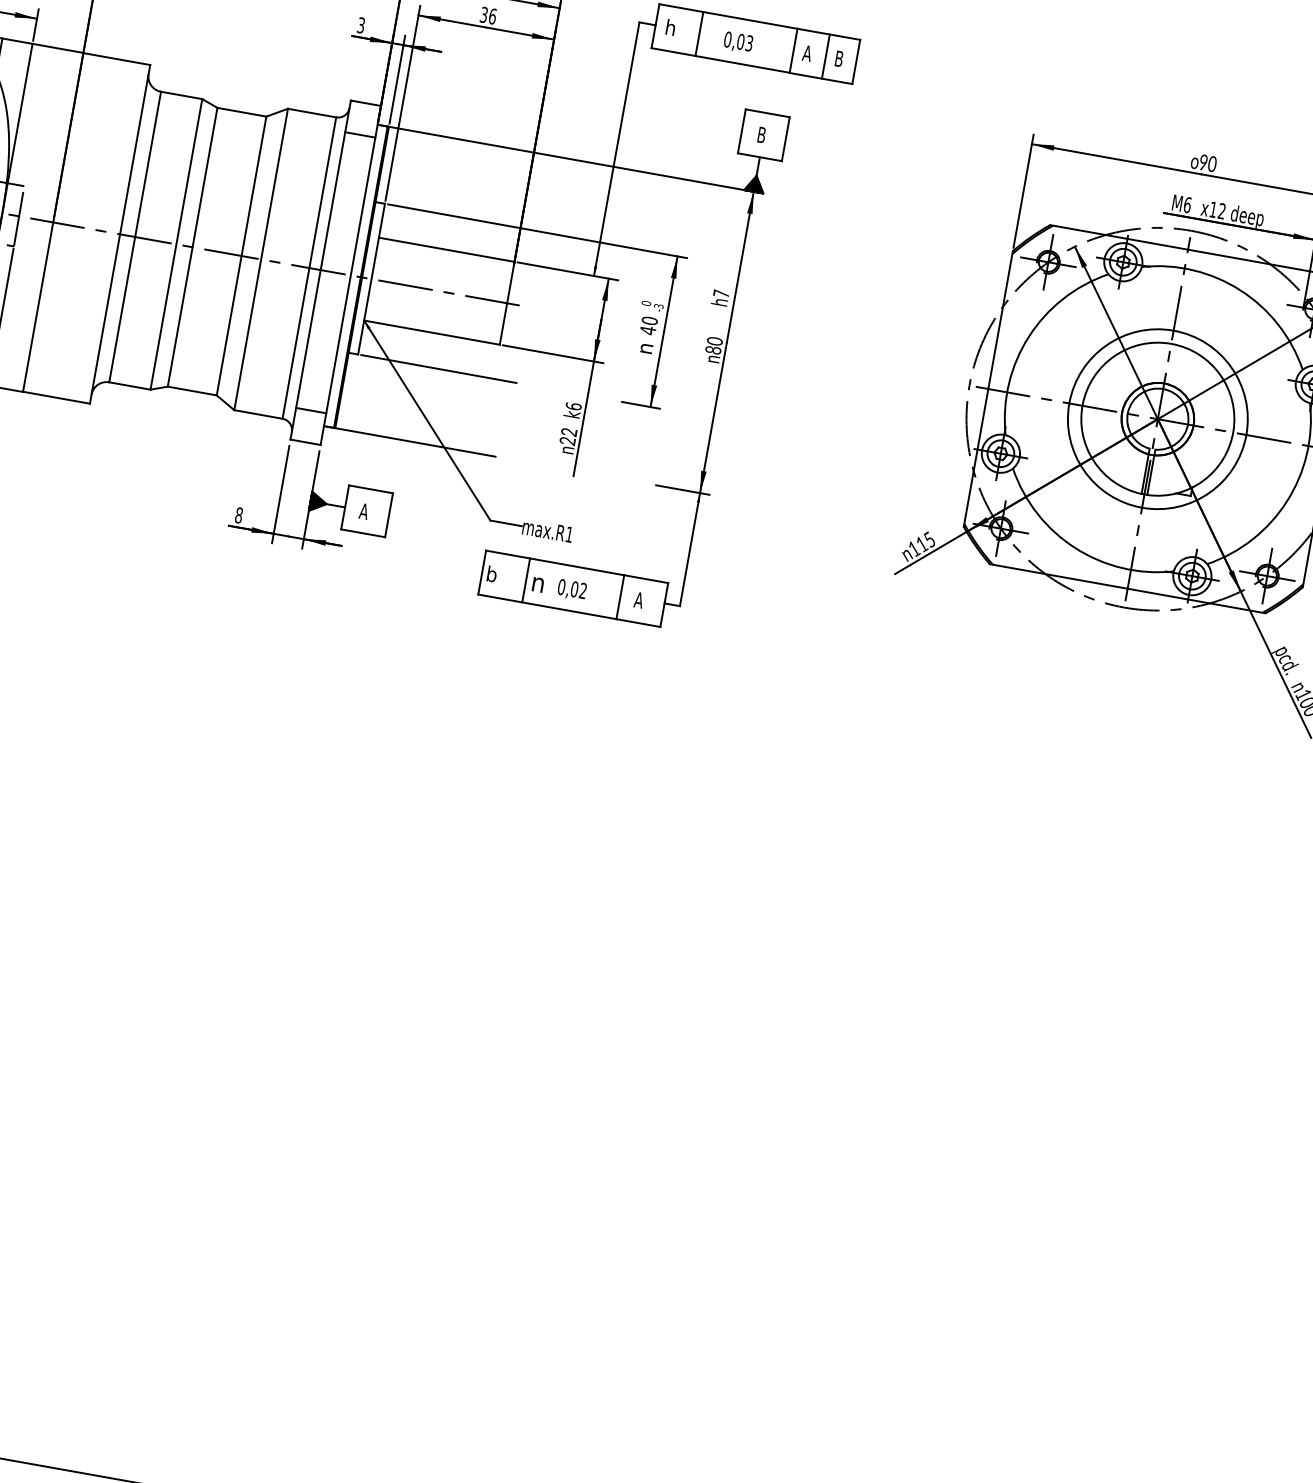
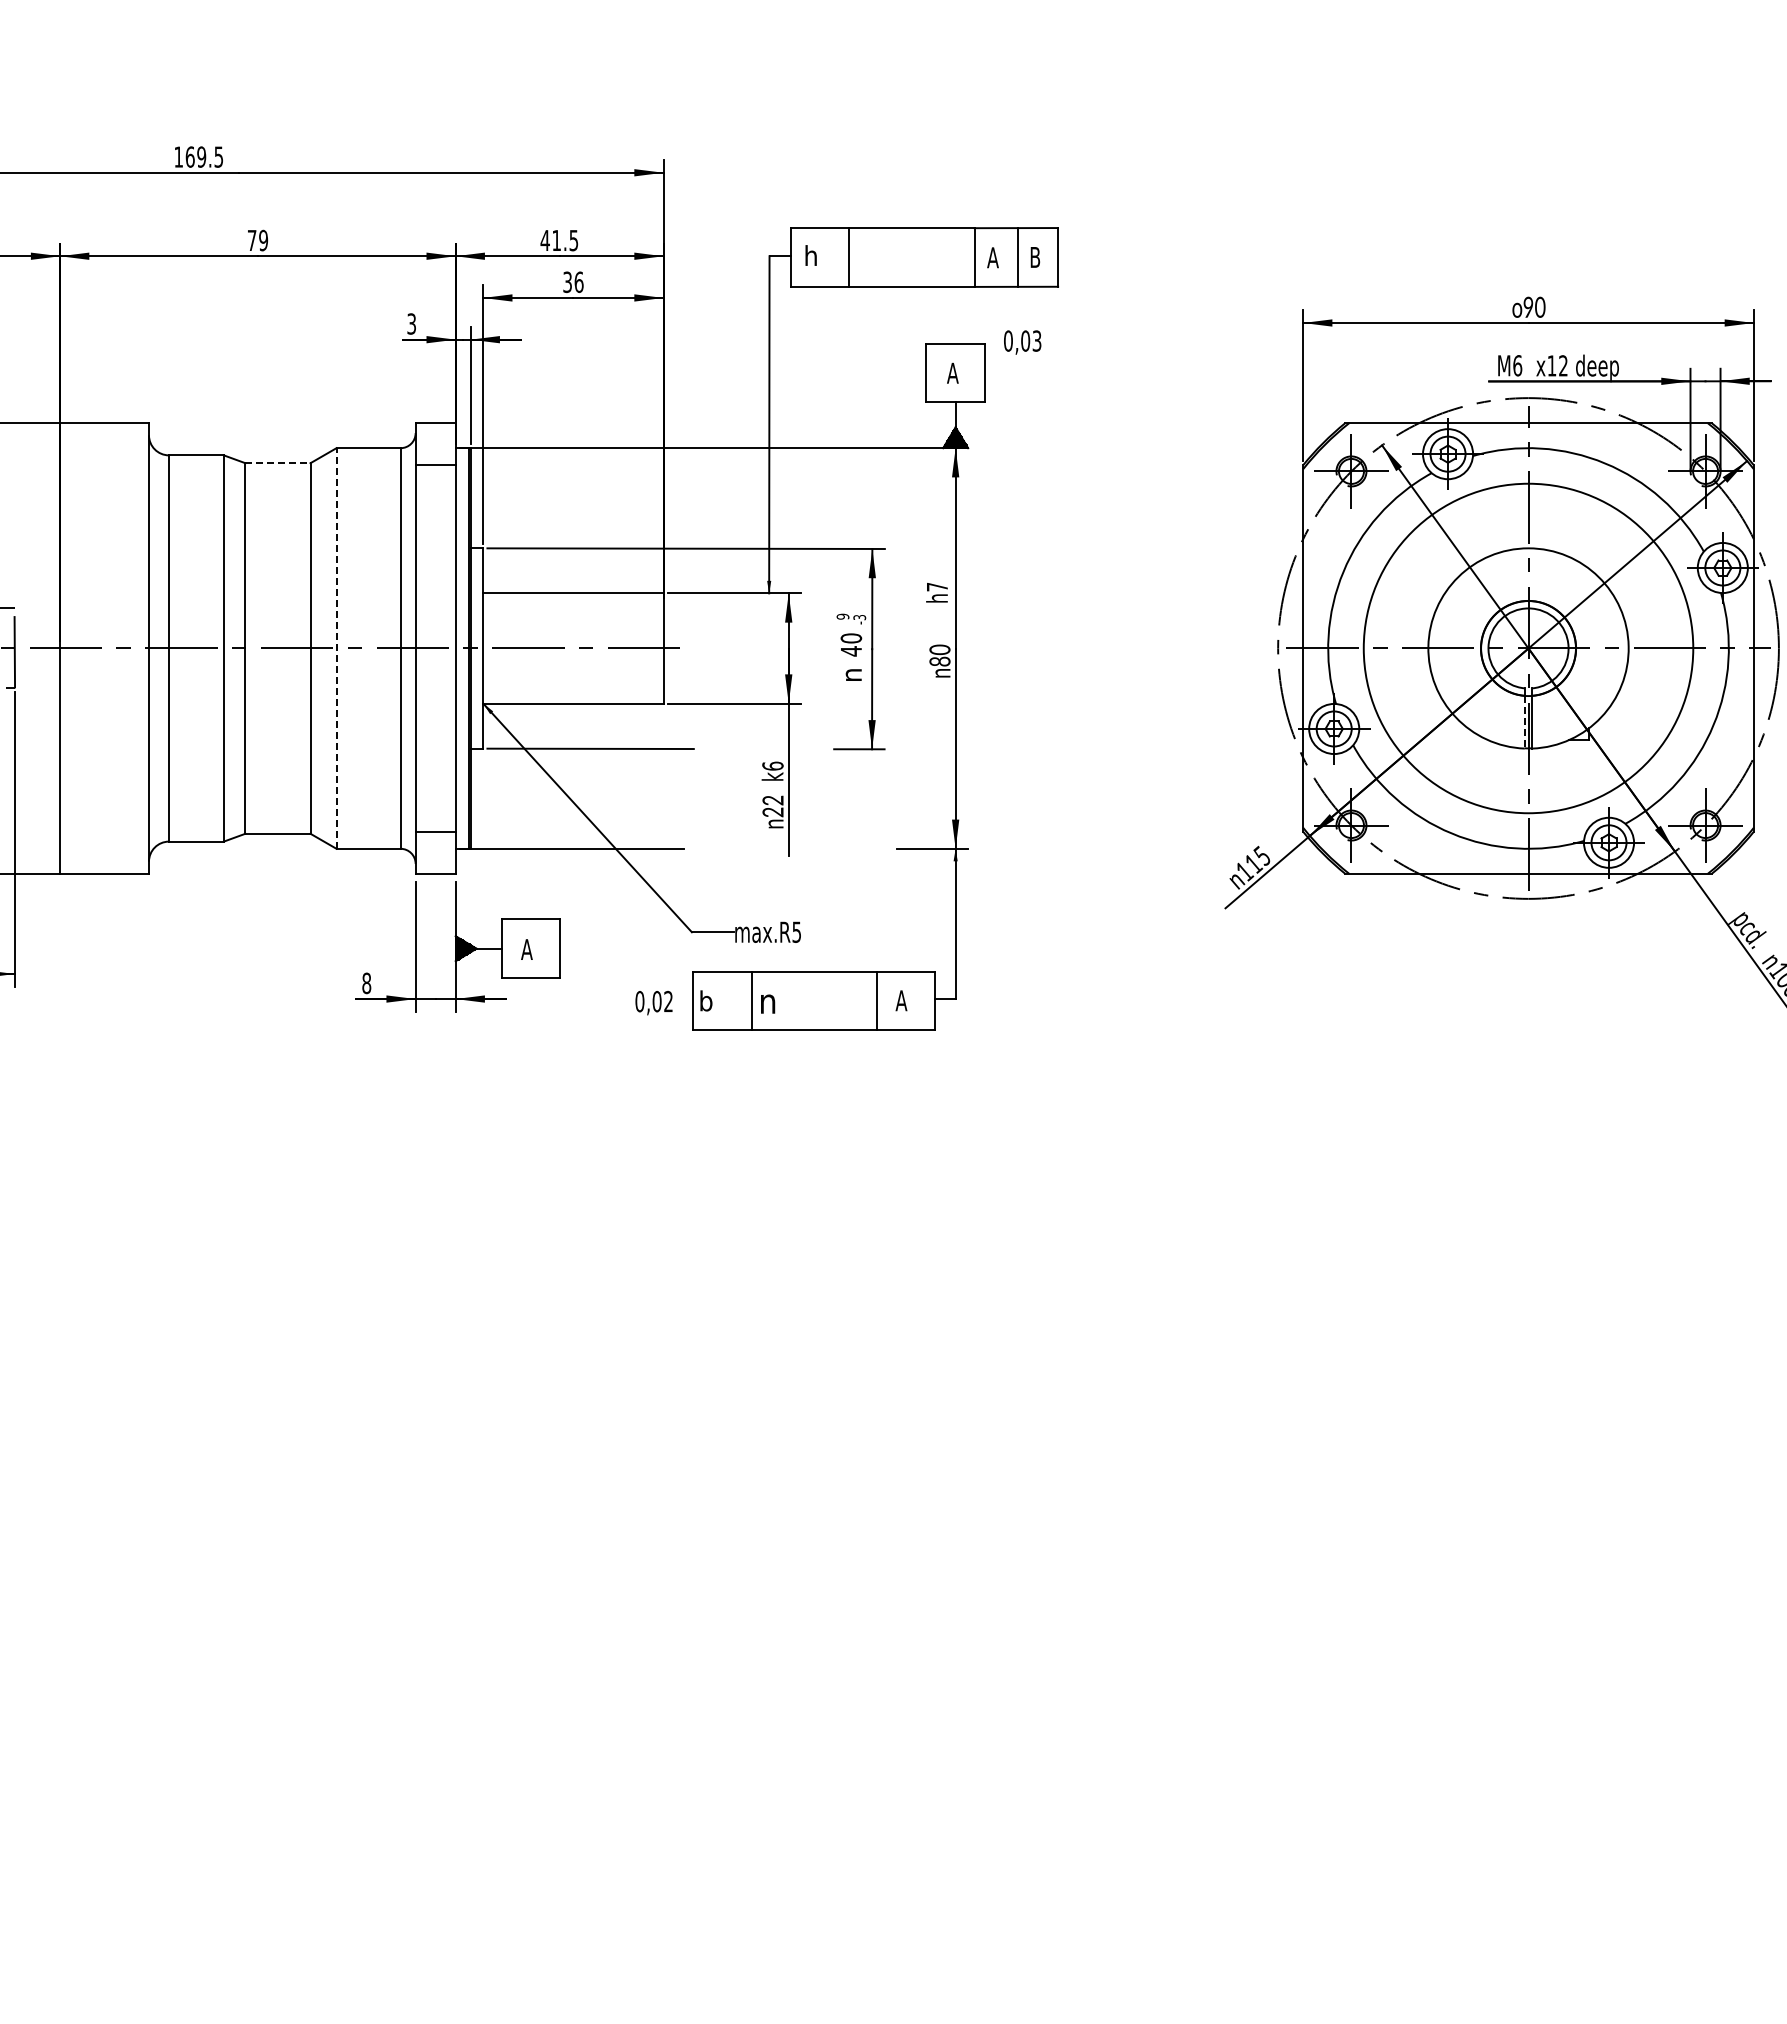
text: (738, 42) -> (1022, 342), moved
line: (241, 112) -> (277, 463), solid -> dashed
text: (761, 134) -> (952, 372), B -> A
line: (261, 259) -> (336, 648), solid -> dashed
text: (646, 303) -> (843, 616), 0 -> 9
circle: (1157, 419) -> (1528, 648), size x1.4
line: (1144, 474) -> (1524, 722), solid -> dashed
text: (569, 534) -> (796, 931), max.R1 -> max.R5
text: (571, 590) -> (653, 1003), moved

